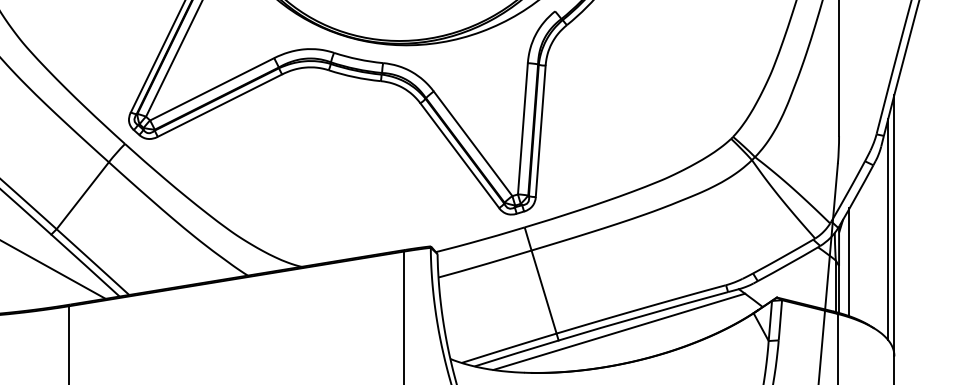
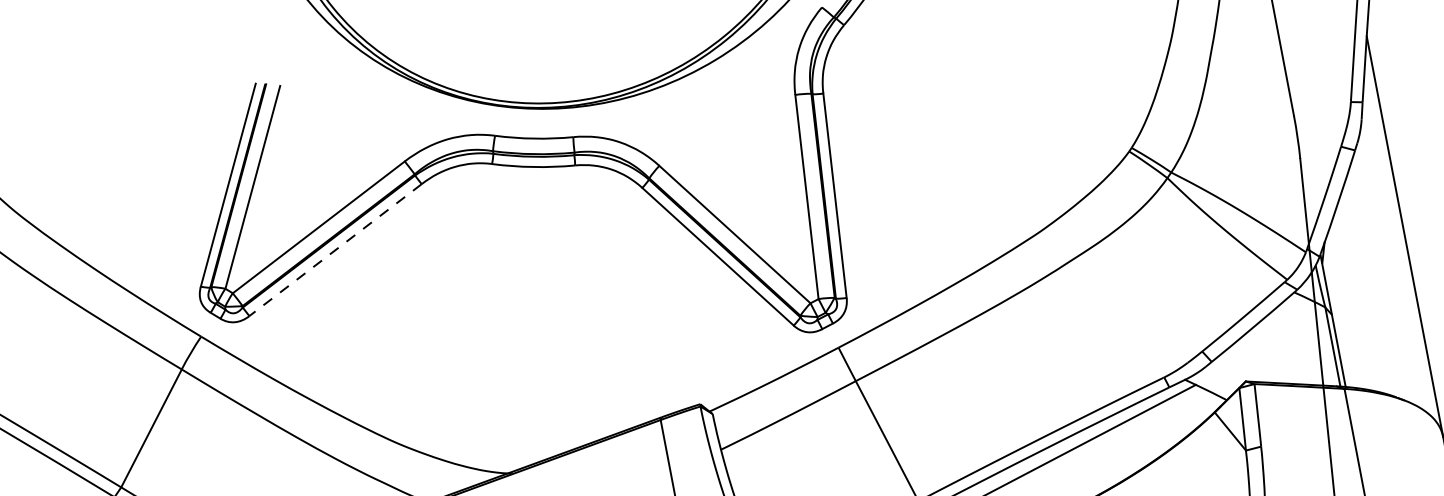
line: (219, 105) -> (334, 250), solid -> dashed
line: (888, 229) -> (1397, 244), removed
line: (849, 261) -> (1346, 304), removed

